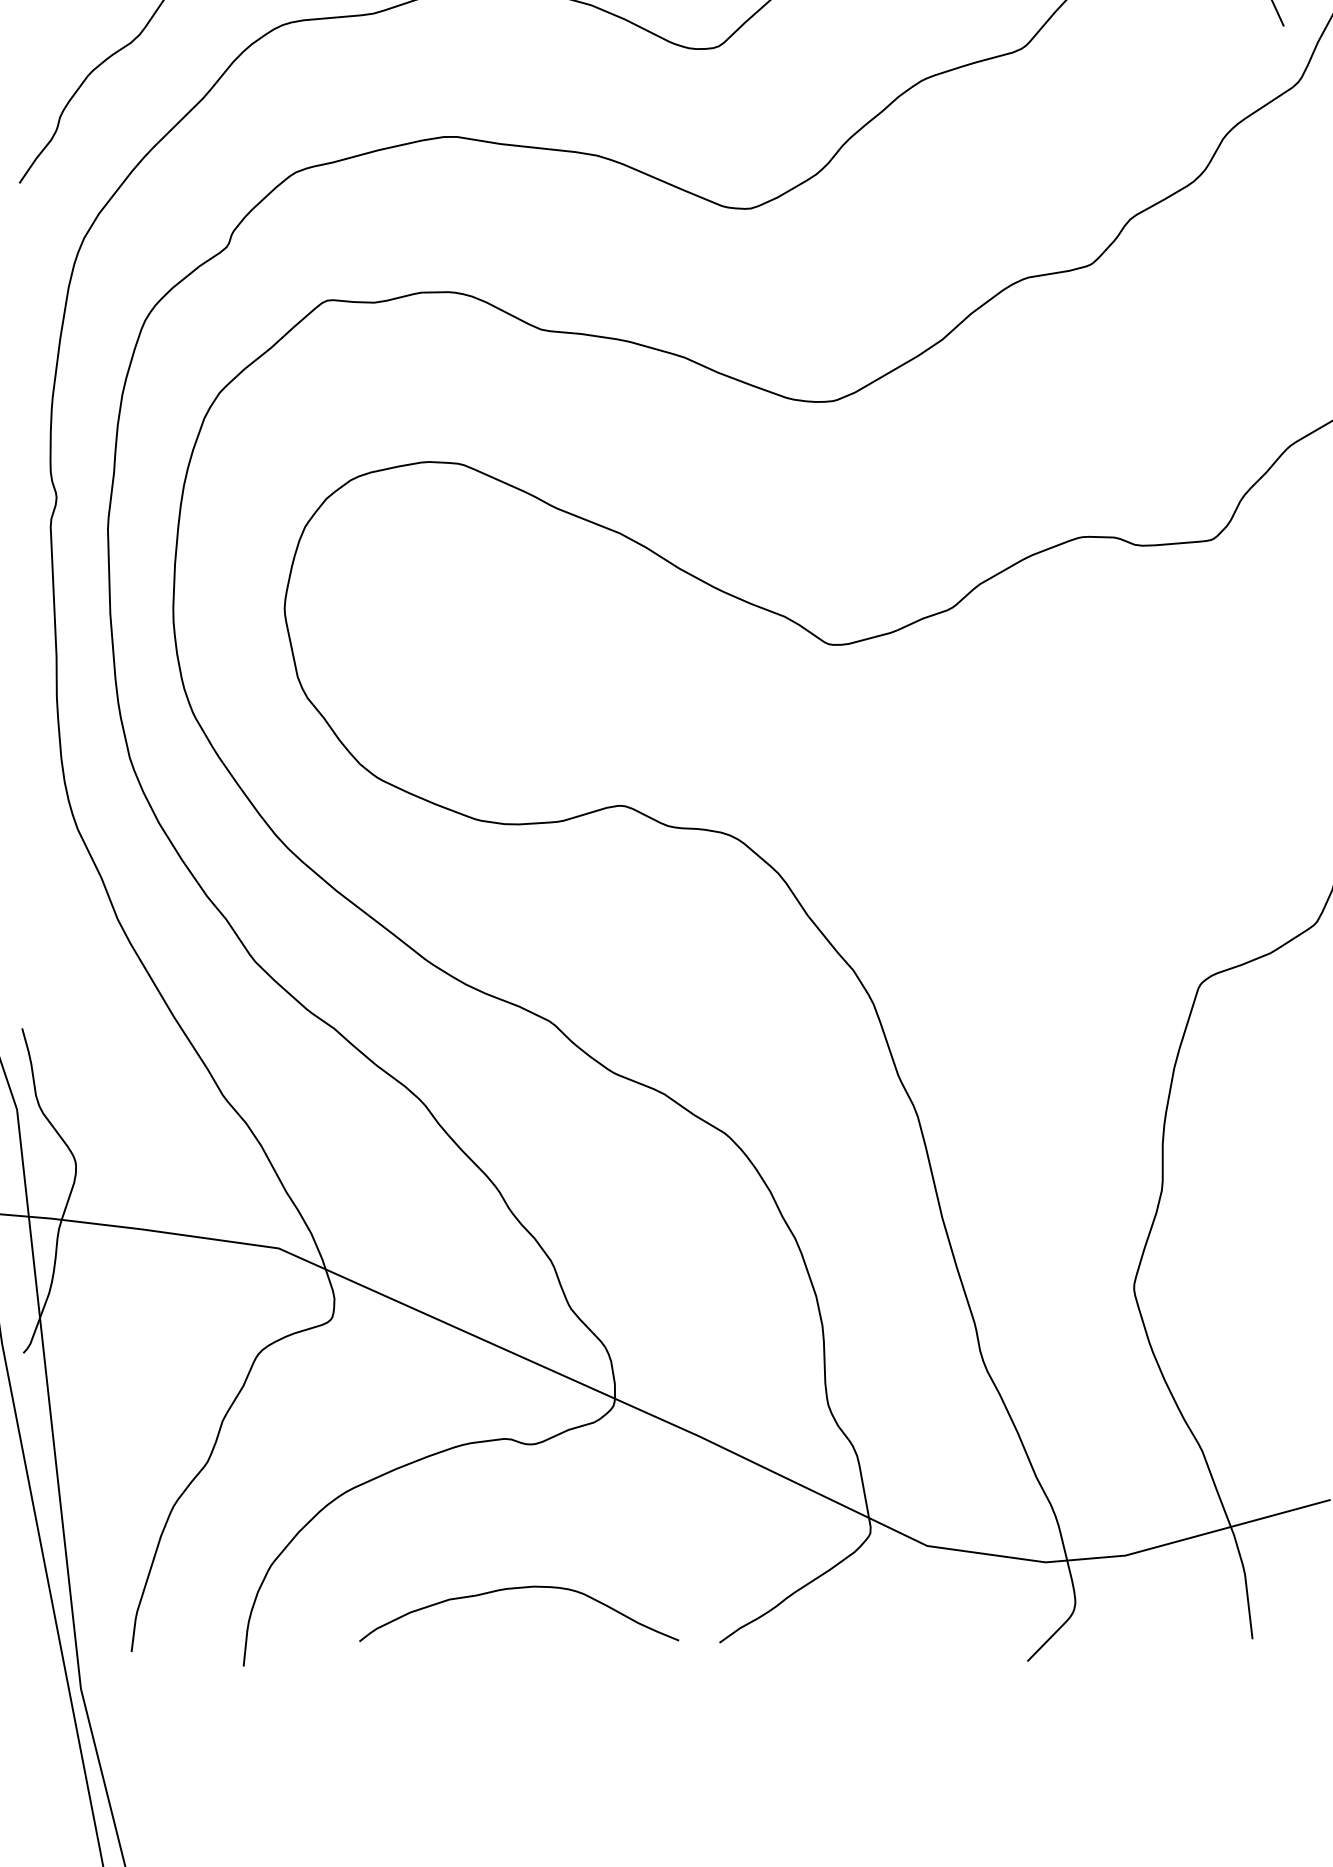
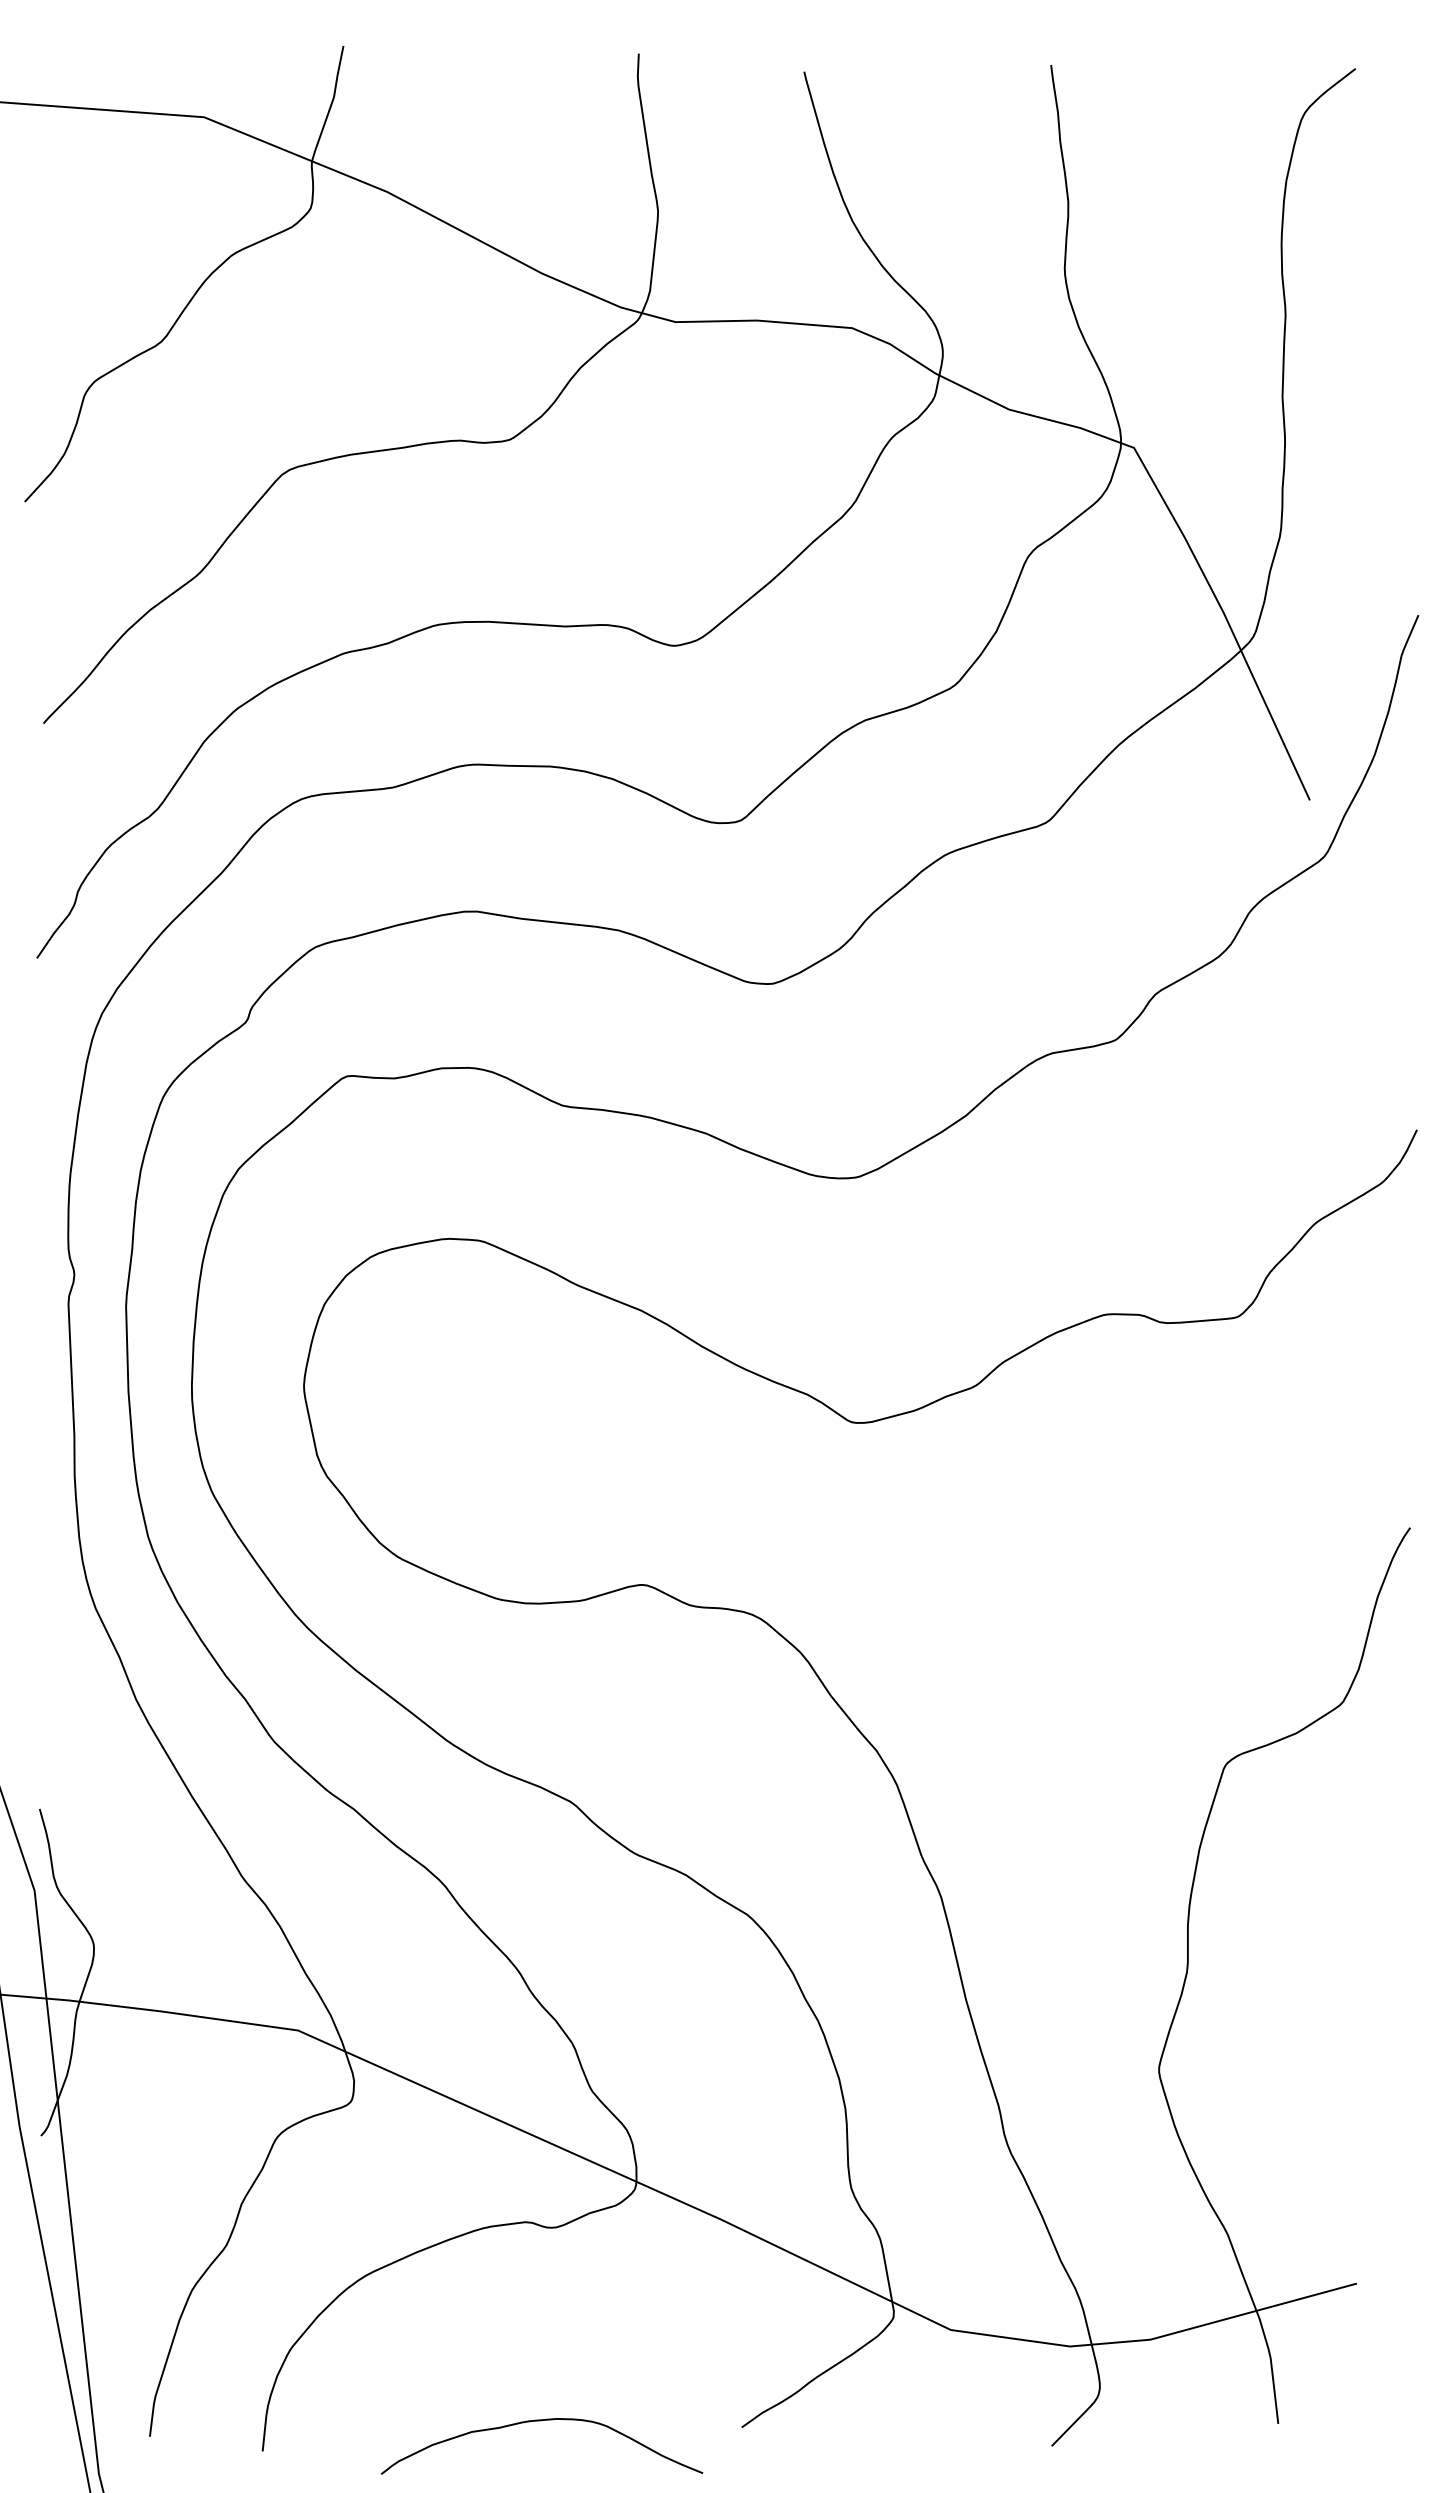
curve: (518, 1589) -> (541, 2421), moved

